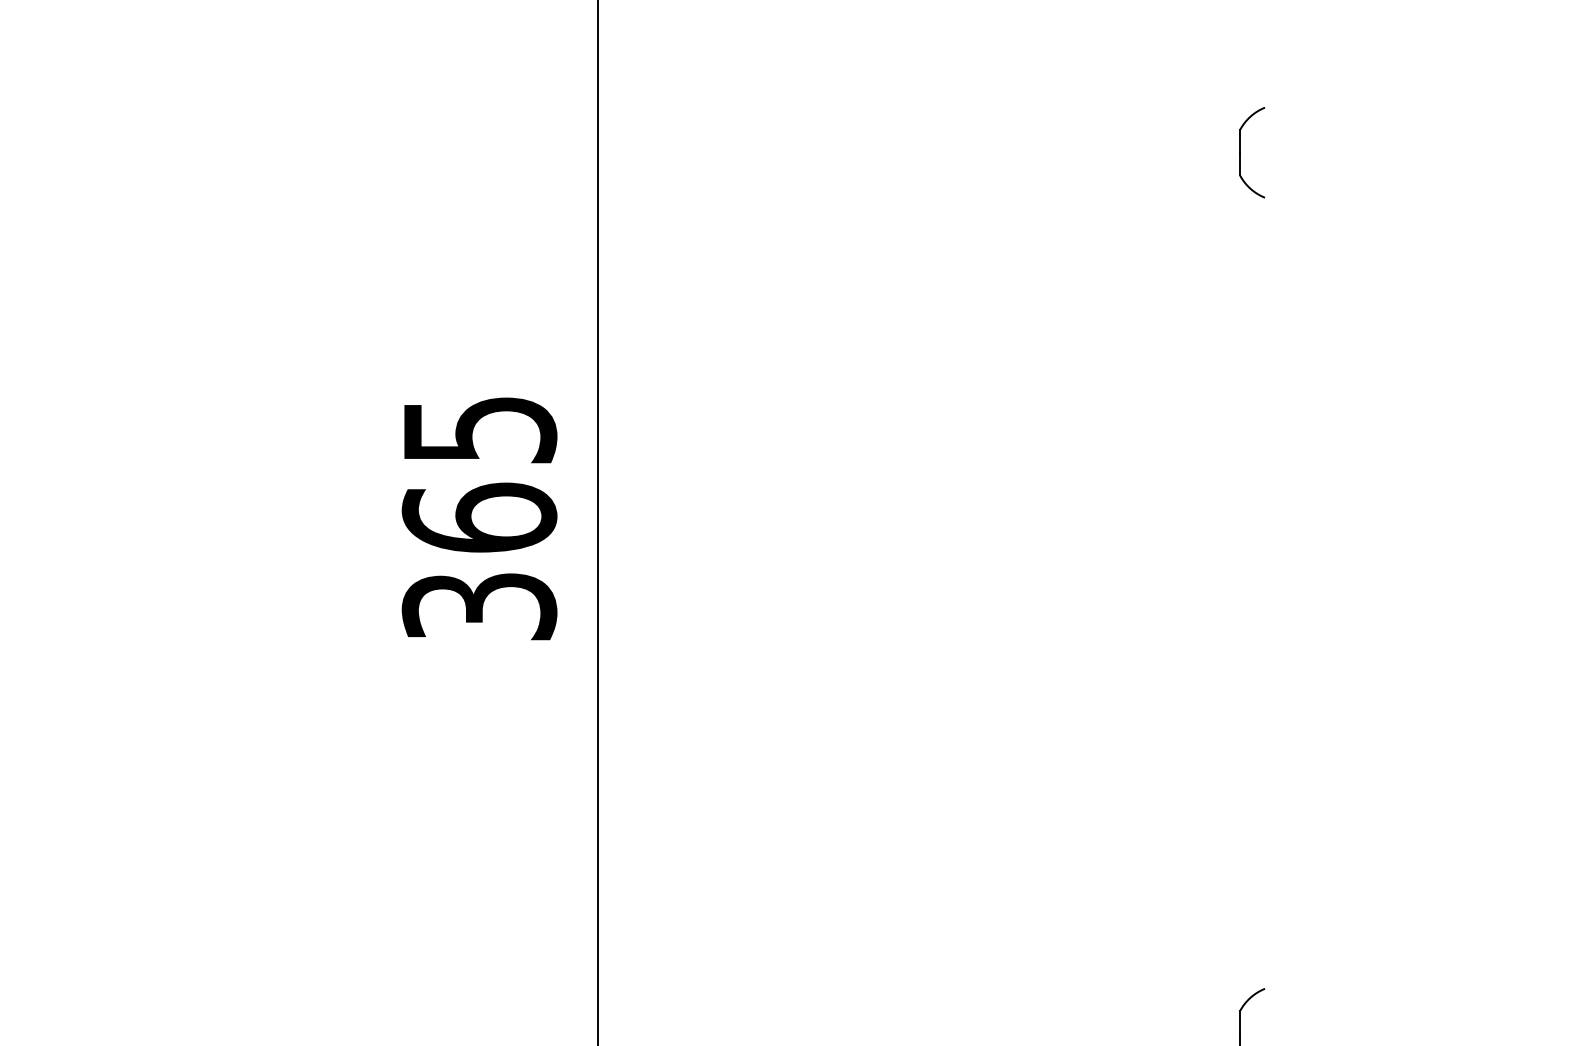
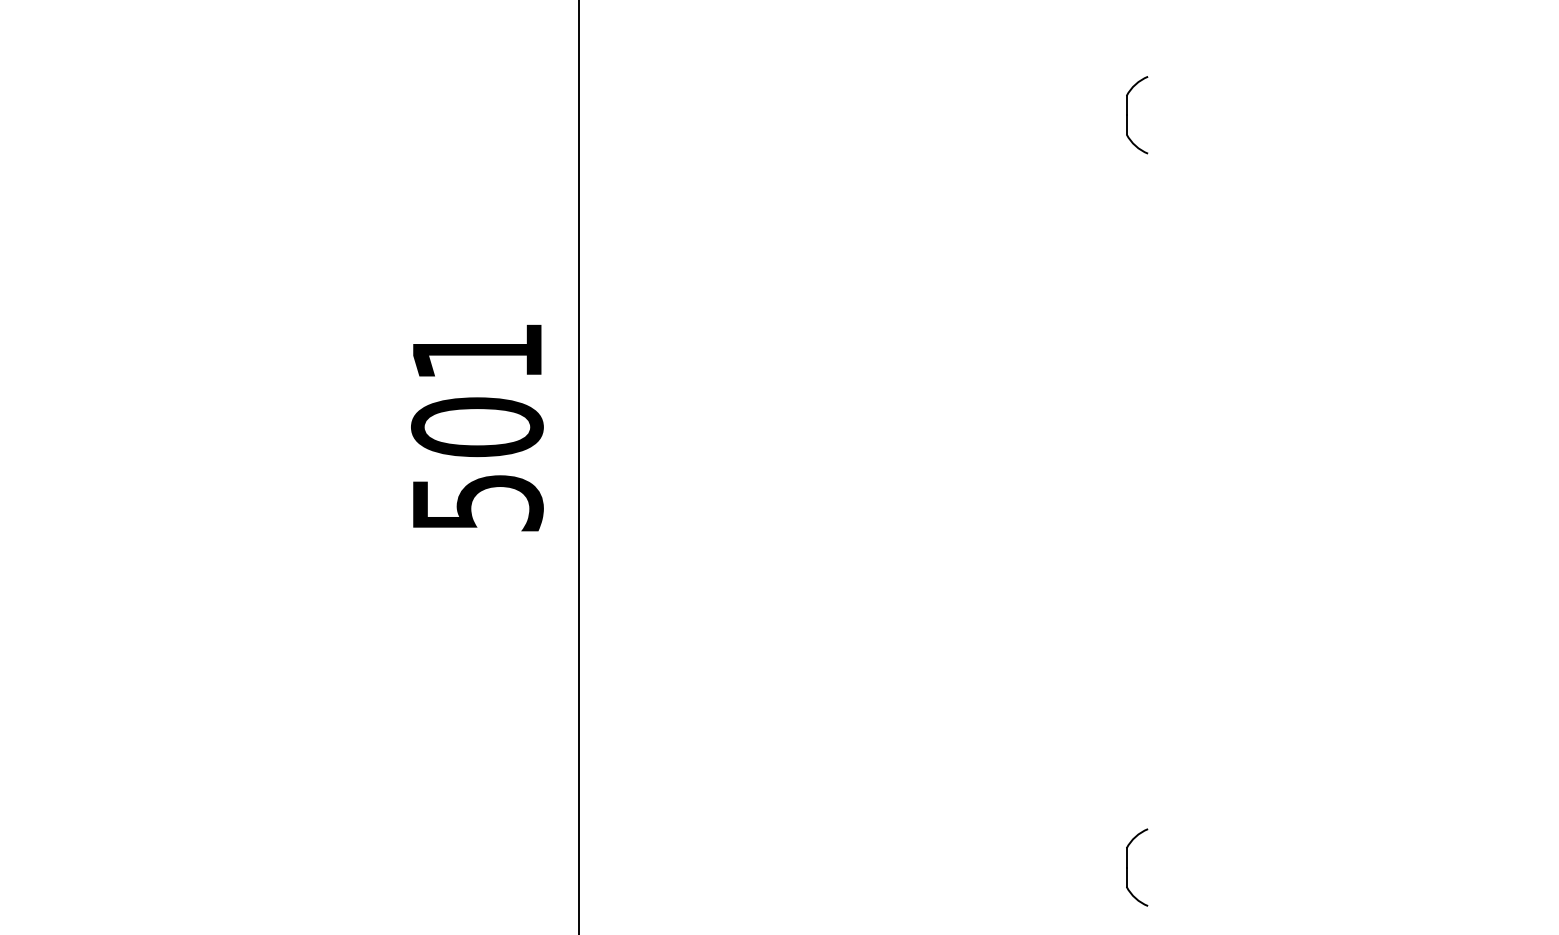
text: (479, 518) -> (477, 427), 365 -> 501

